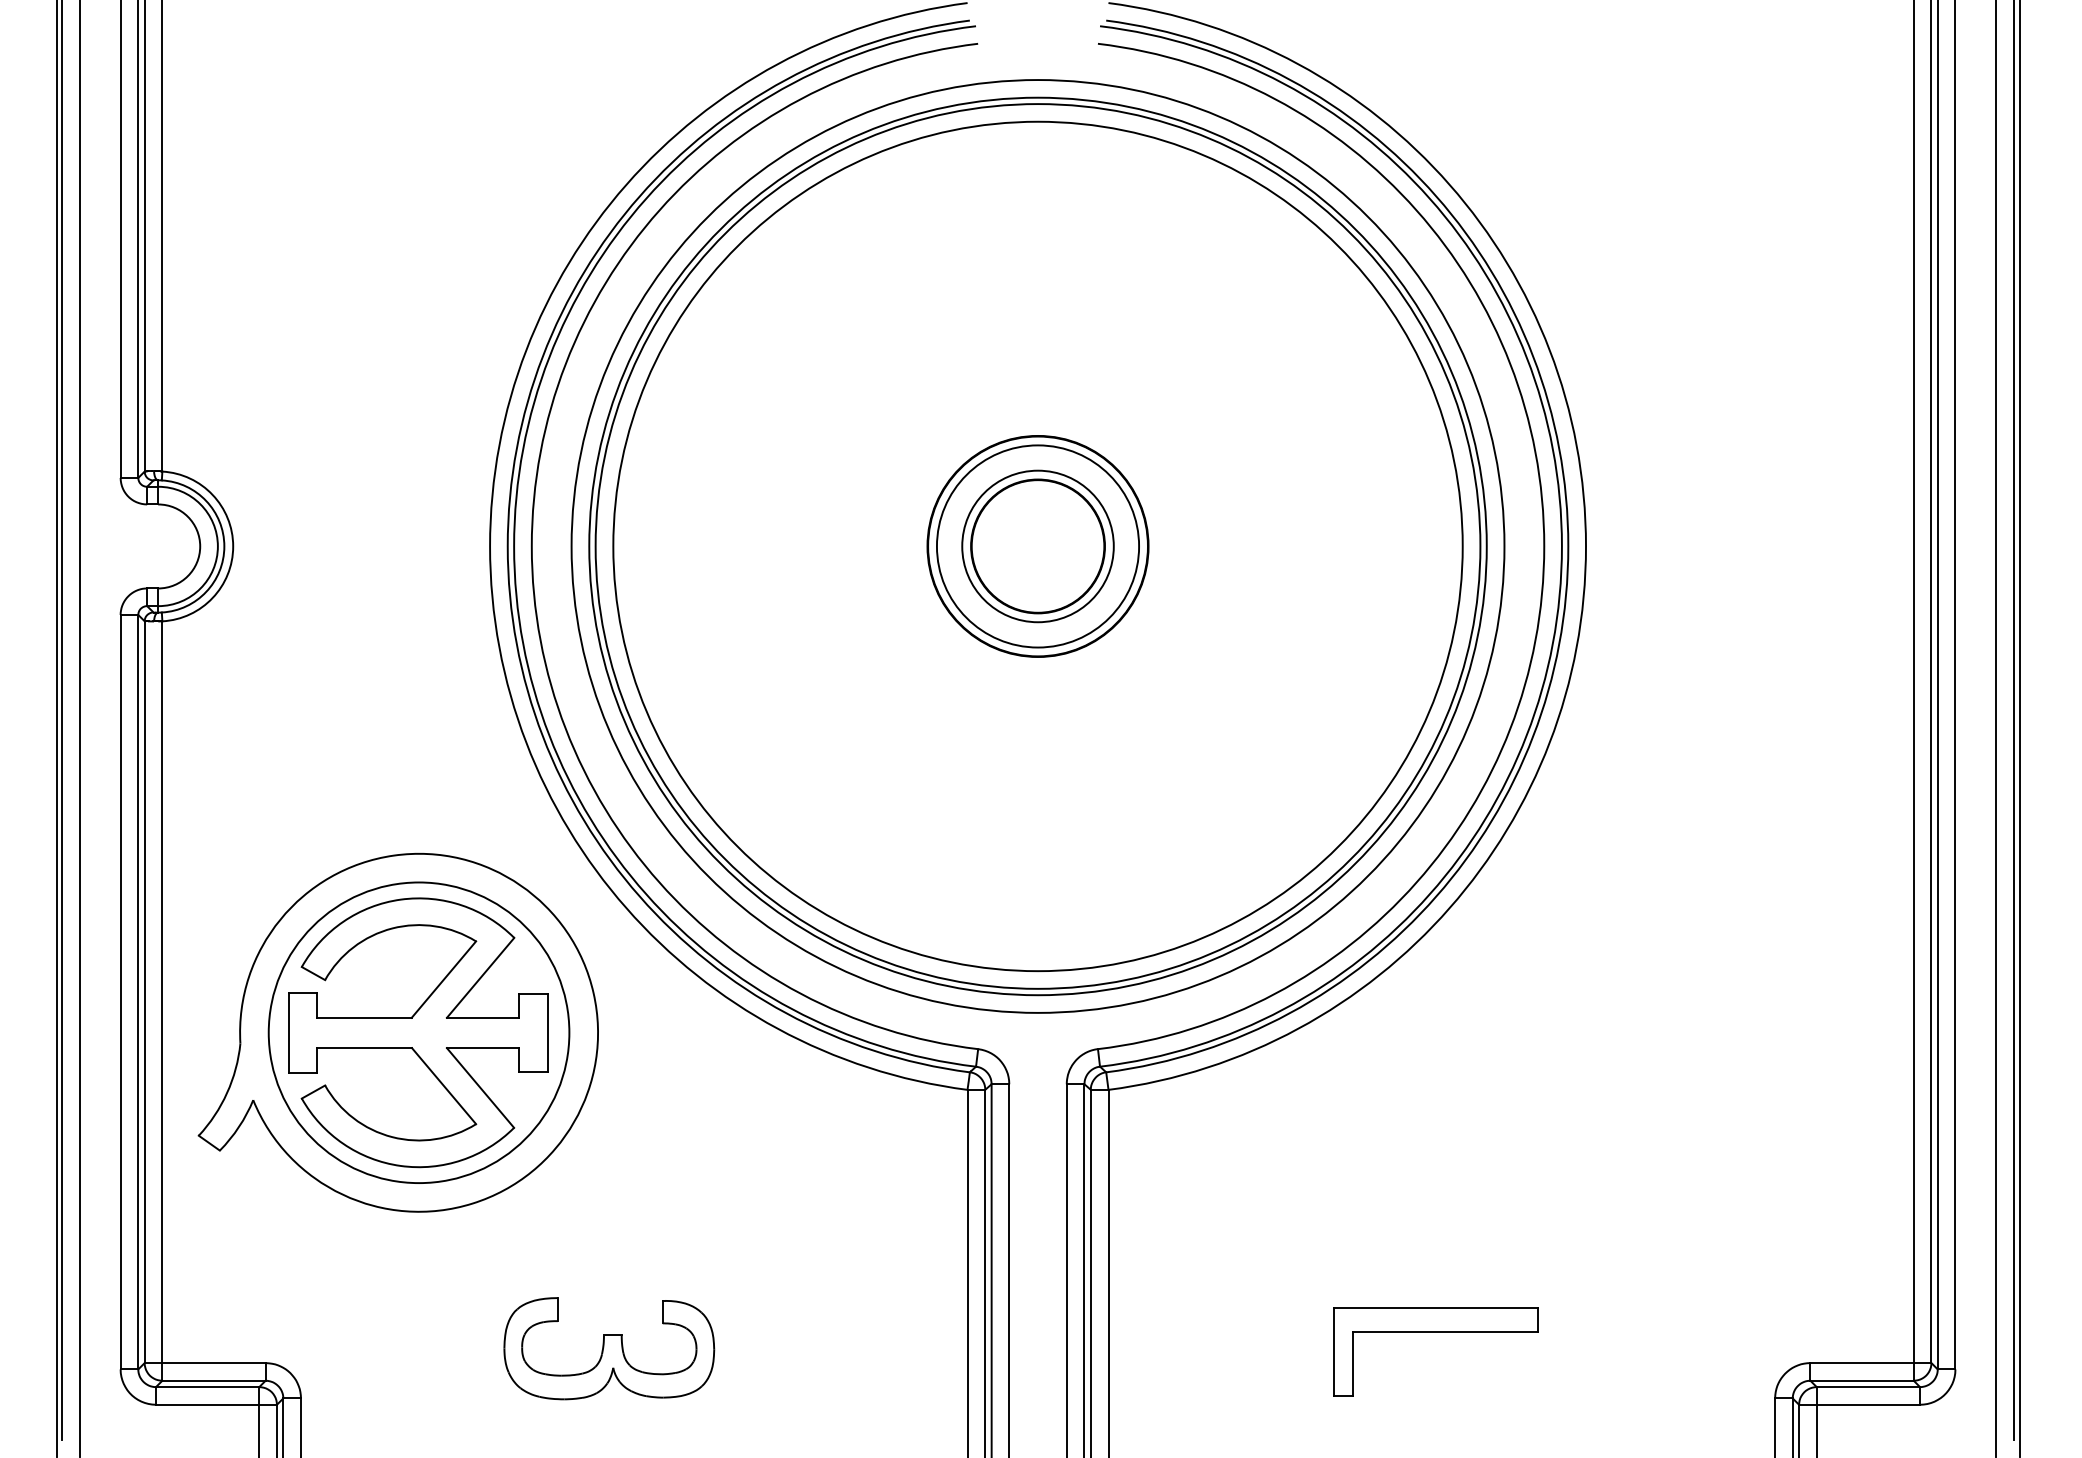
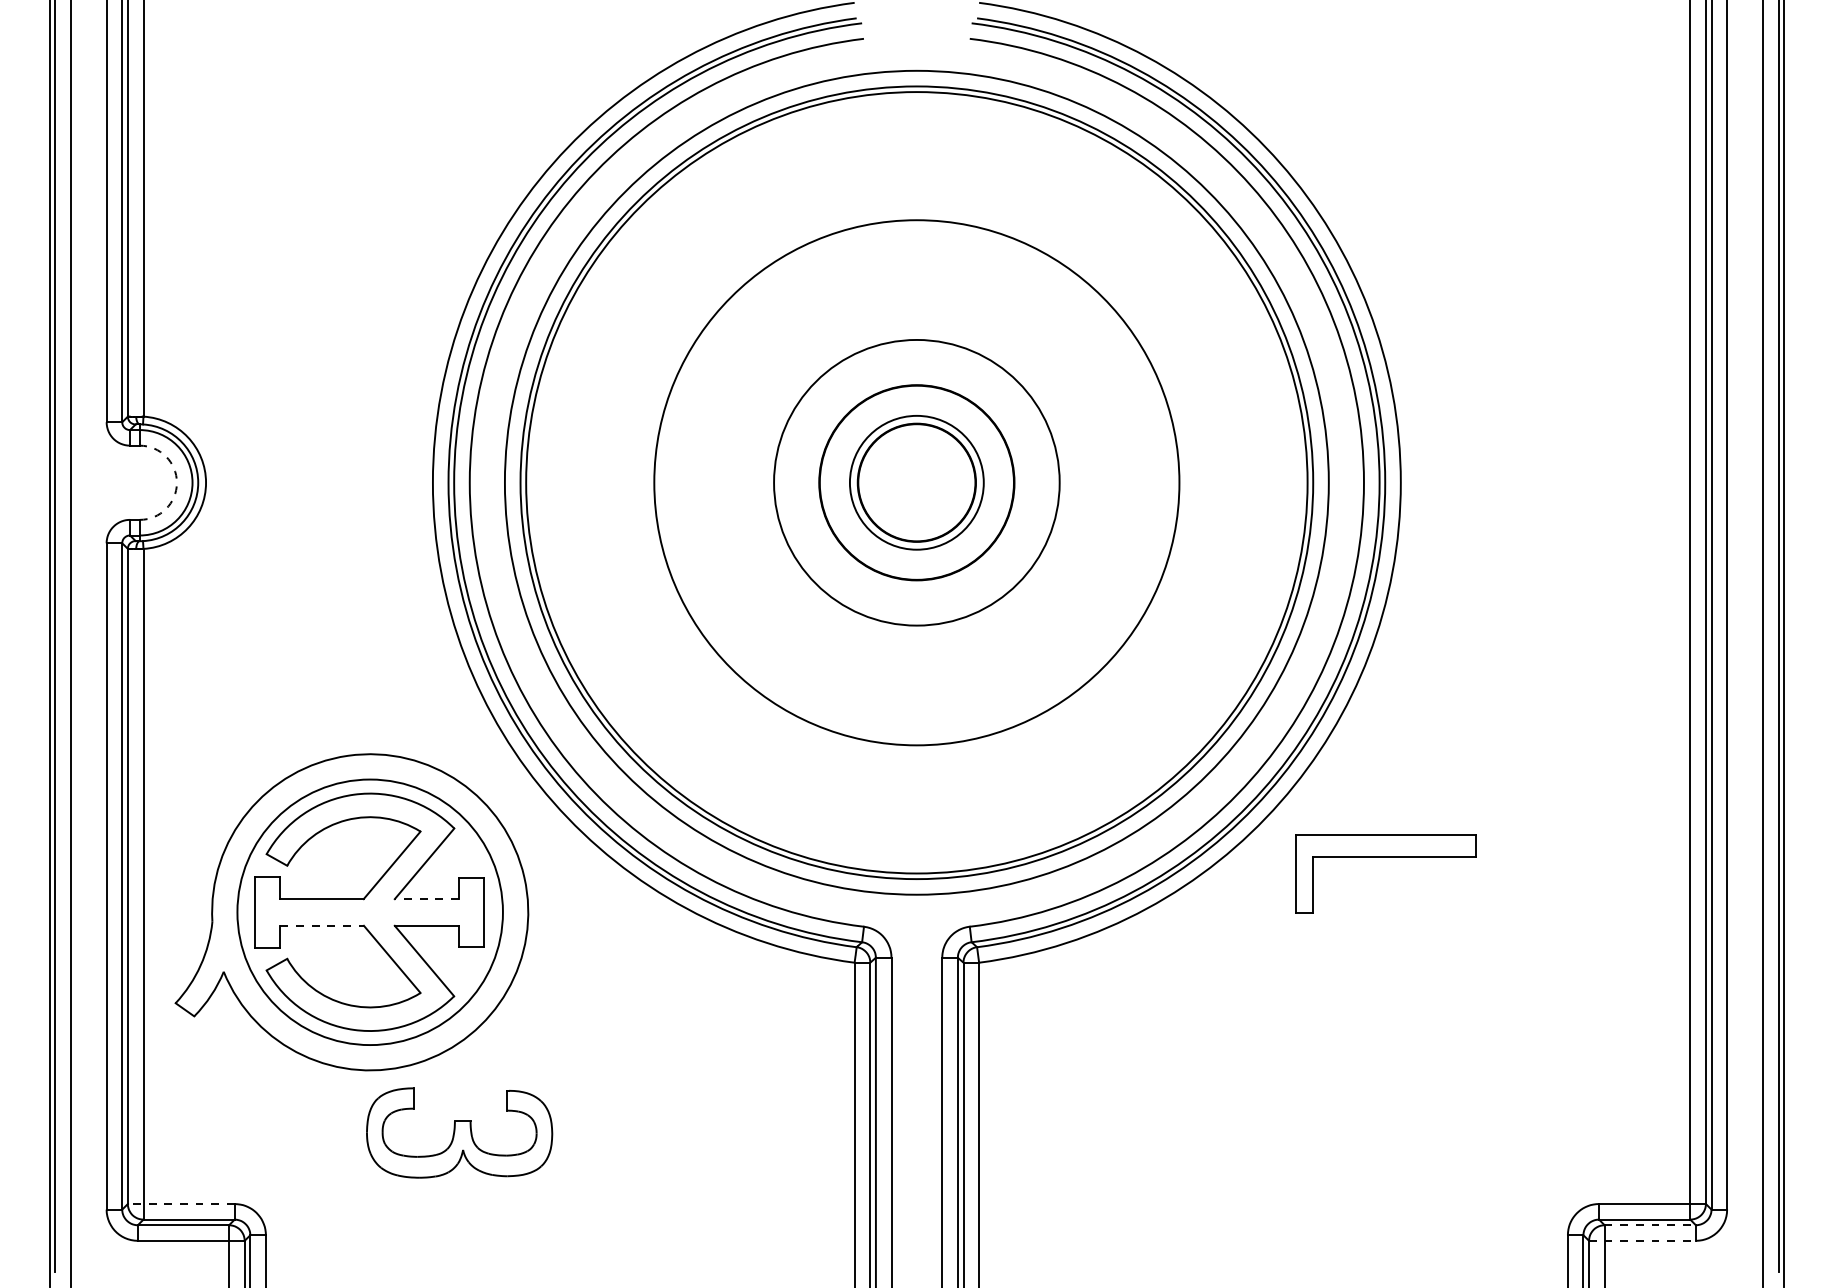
arc: (200, 546) -> (177, 482), solid -> dashed
circle: (1037, 546) -> (916, 482), size x0.7
circle: (1037, 546) -> (916, 482), size x1.6
line: (482, 1017) -> (426, 898), solid -> dashed
line: (365, 1048) -> (322, 926), solid -> dashed
part: (1435, 1332) -> (1385, 857), moved
part: (609, 1348) -> (459, 1132), moved
line: (204, 1363) -> (180, 1204), solid -> dashed
line: (1868, 1387) -> (1650, 1225), solid -> dashed
line: (1860, 1404) -> (1643, 1240), solid -> dashed

